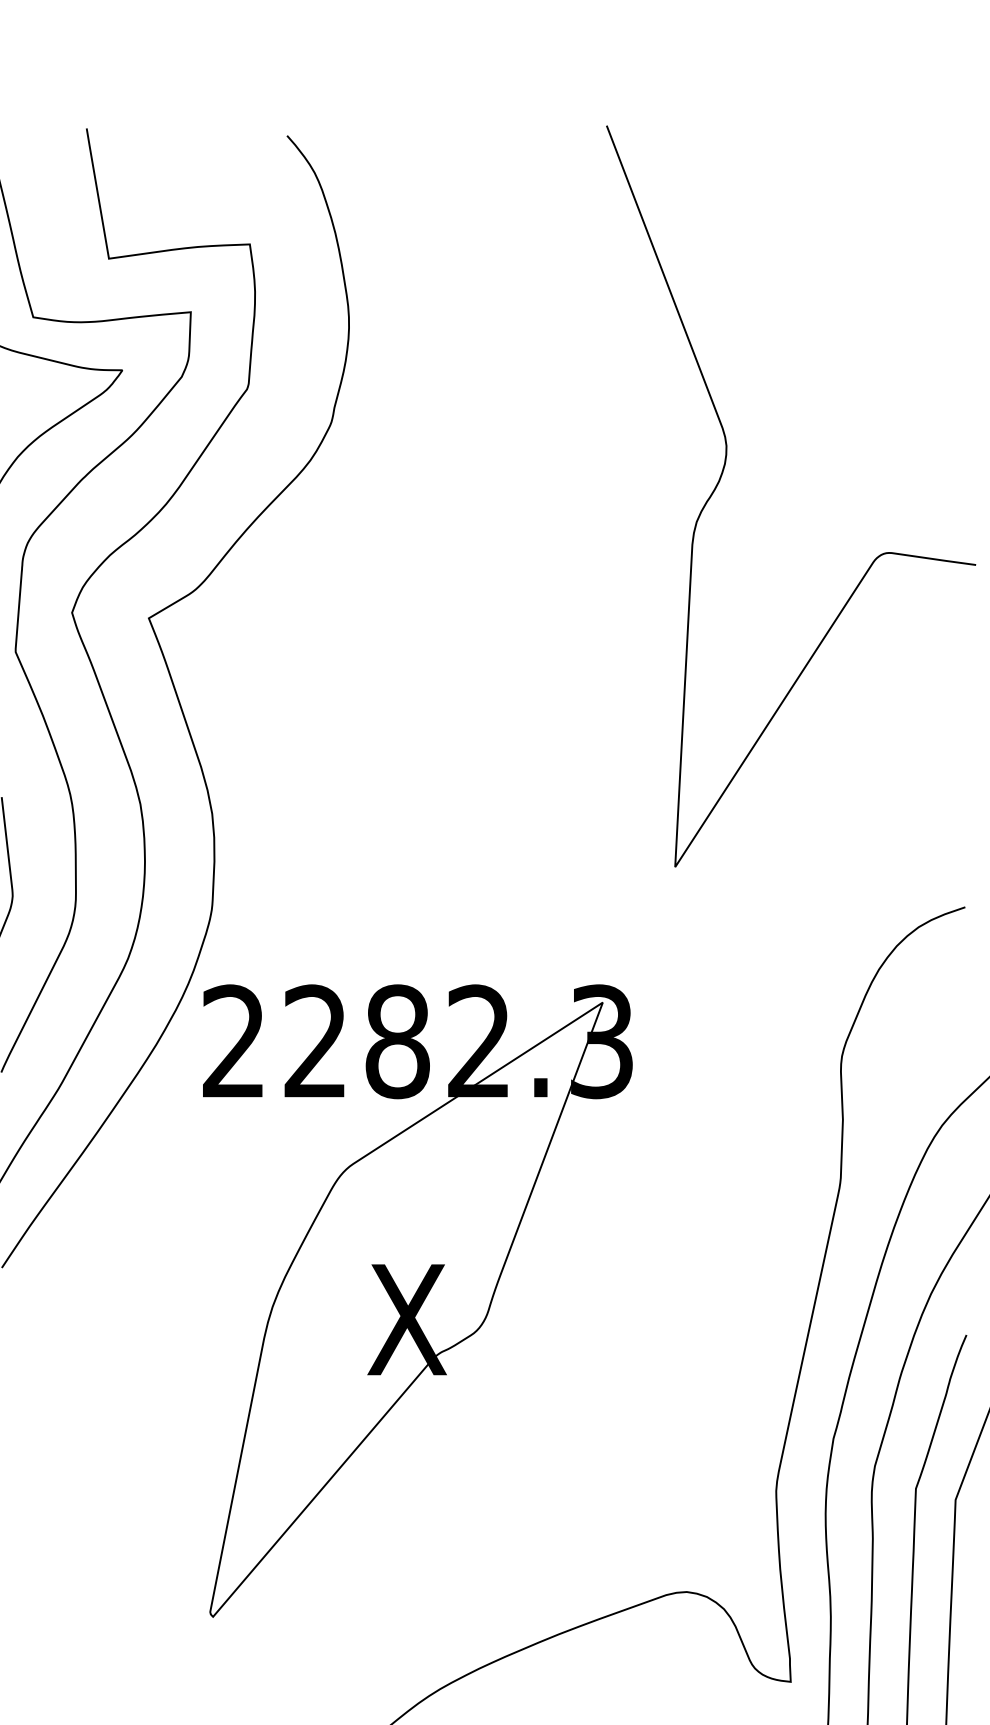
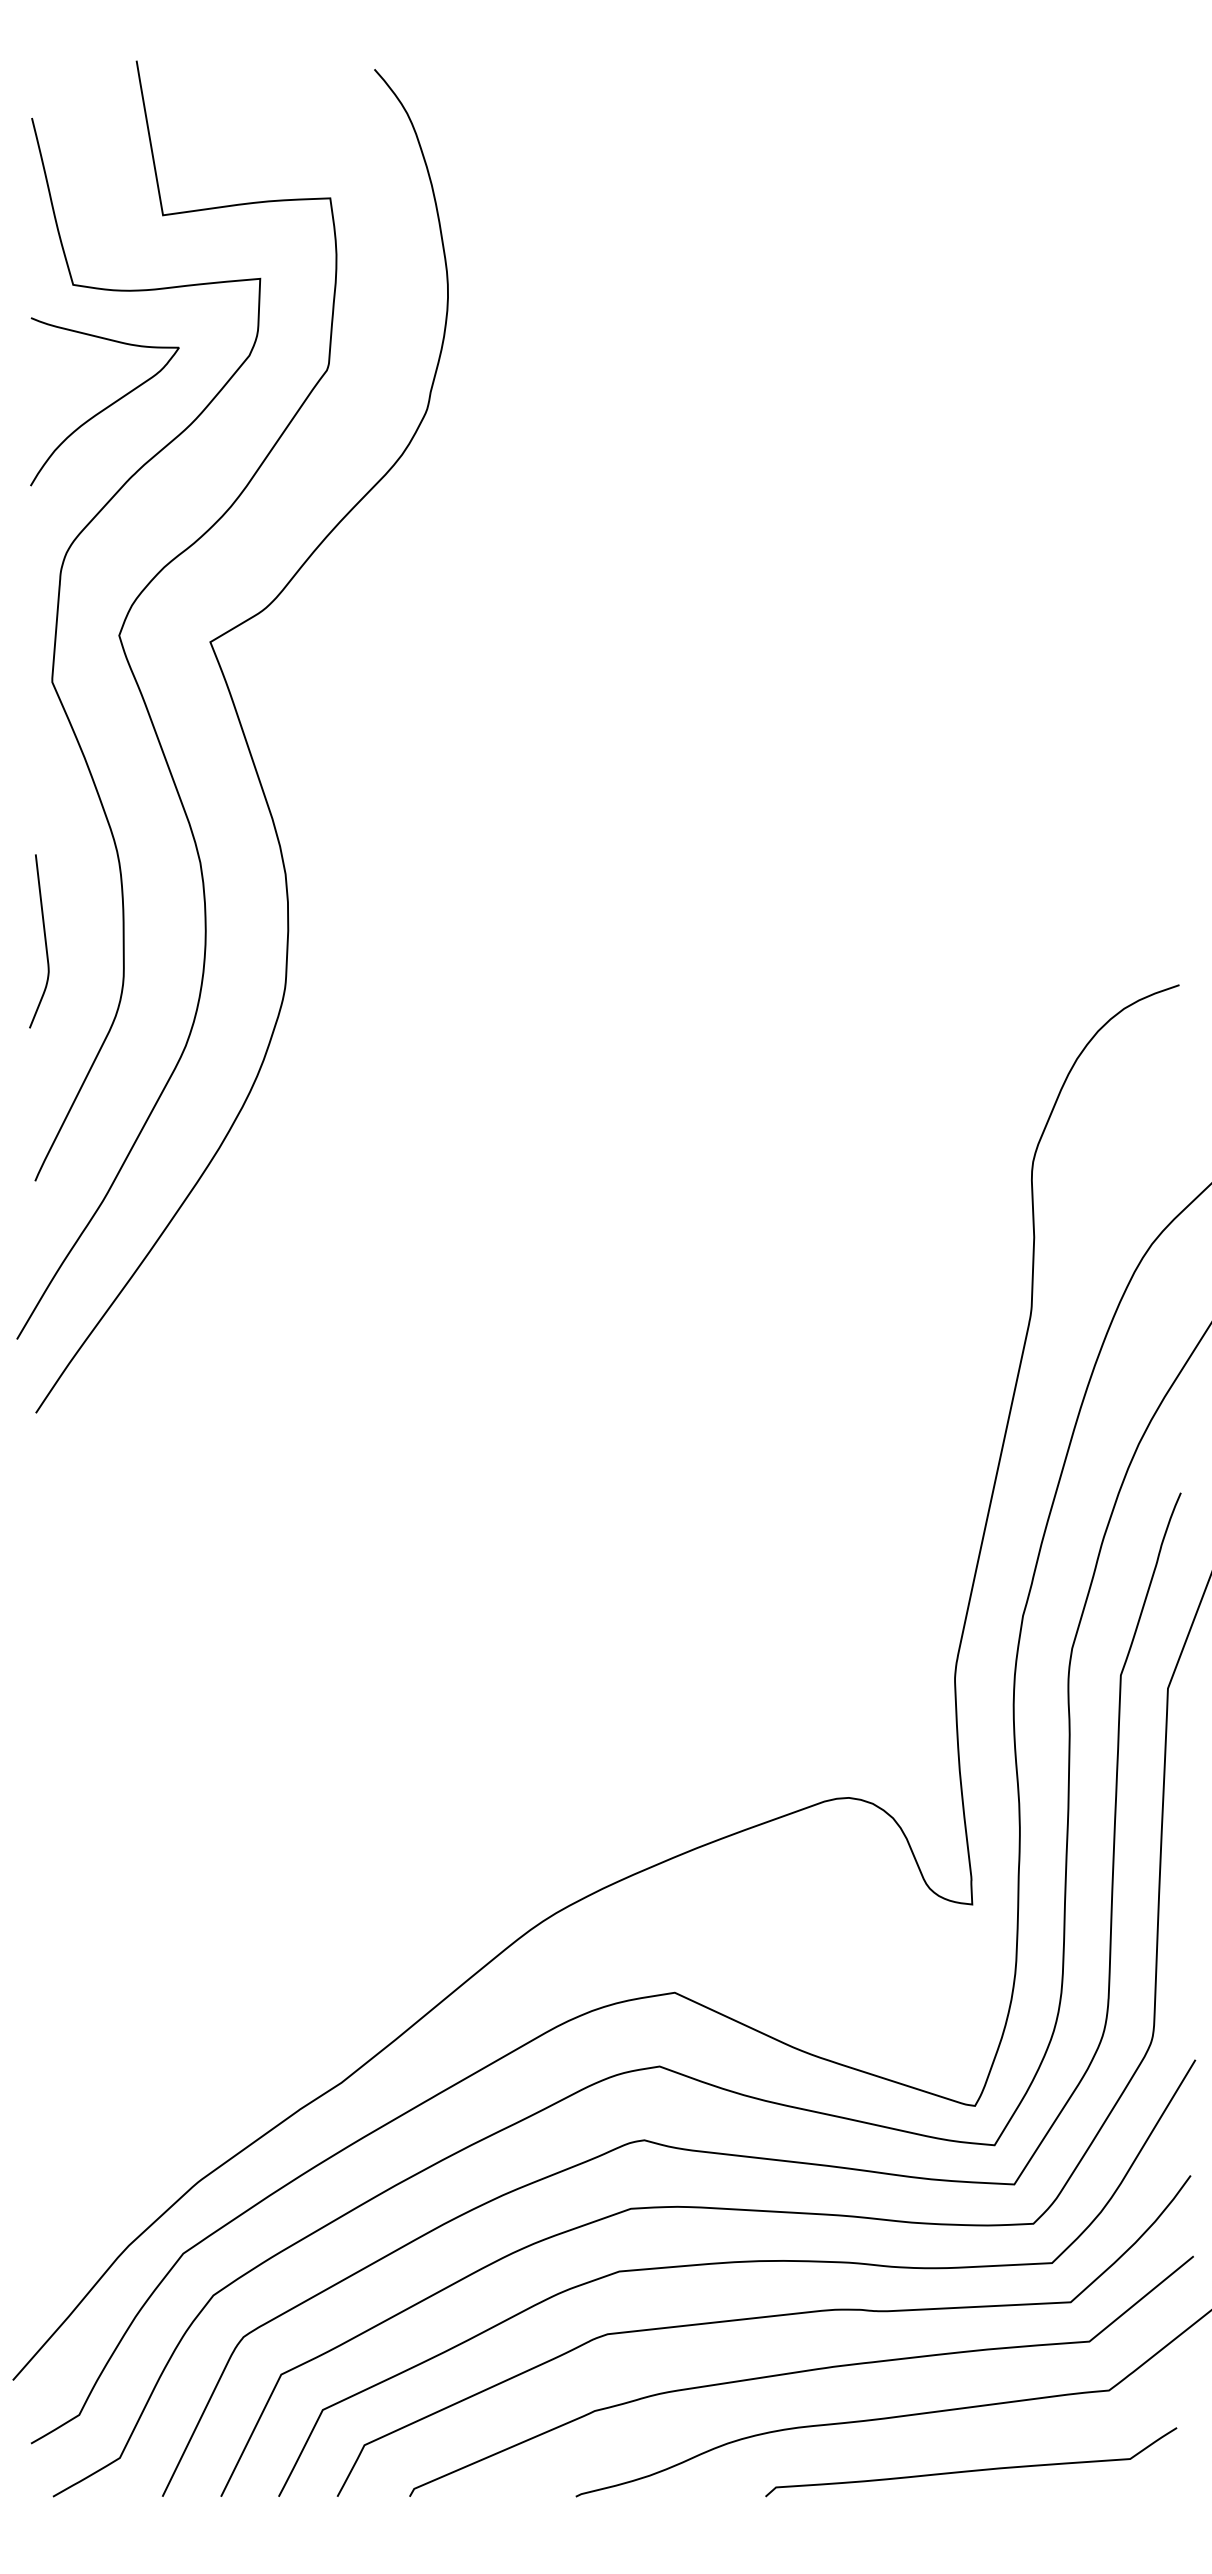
curve: (722, 474) -> (891, 471), removed
part: (417, 1301) -> (529, 1452), removed

